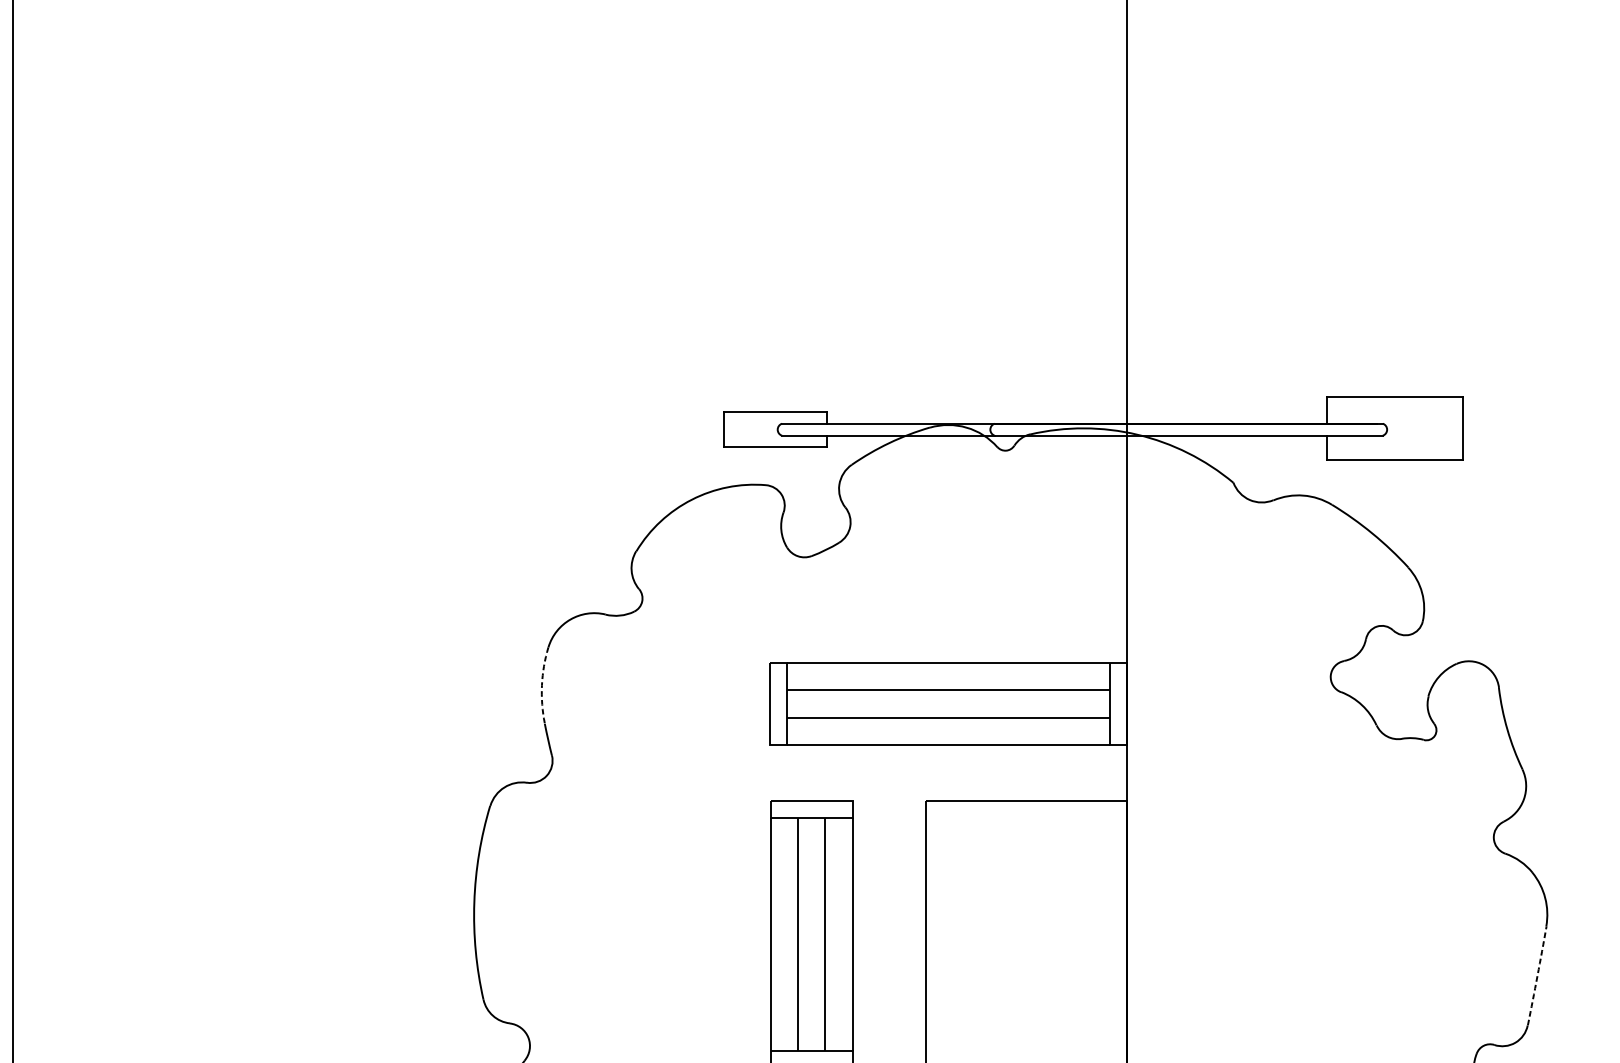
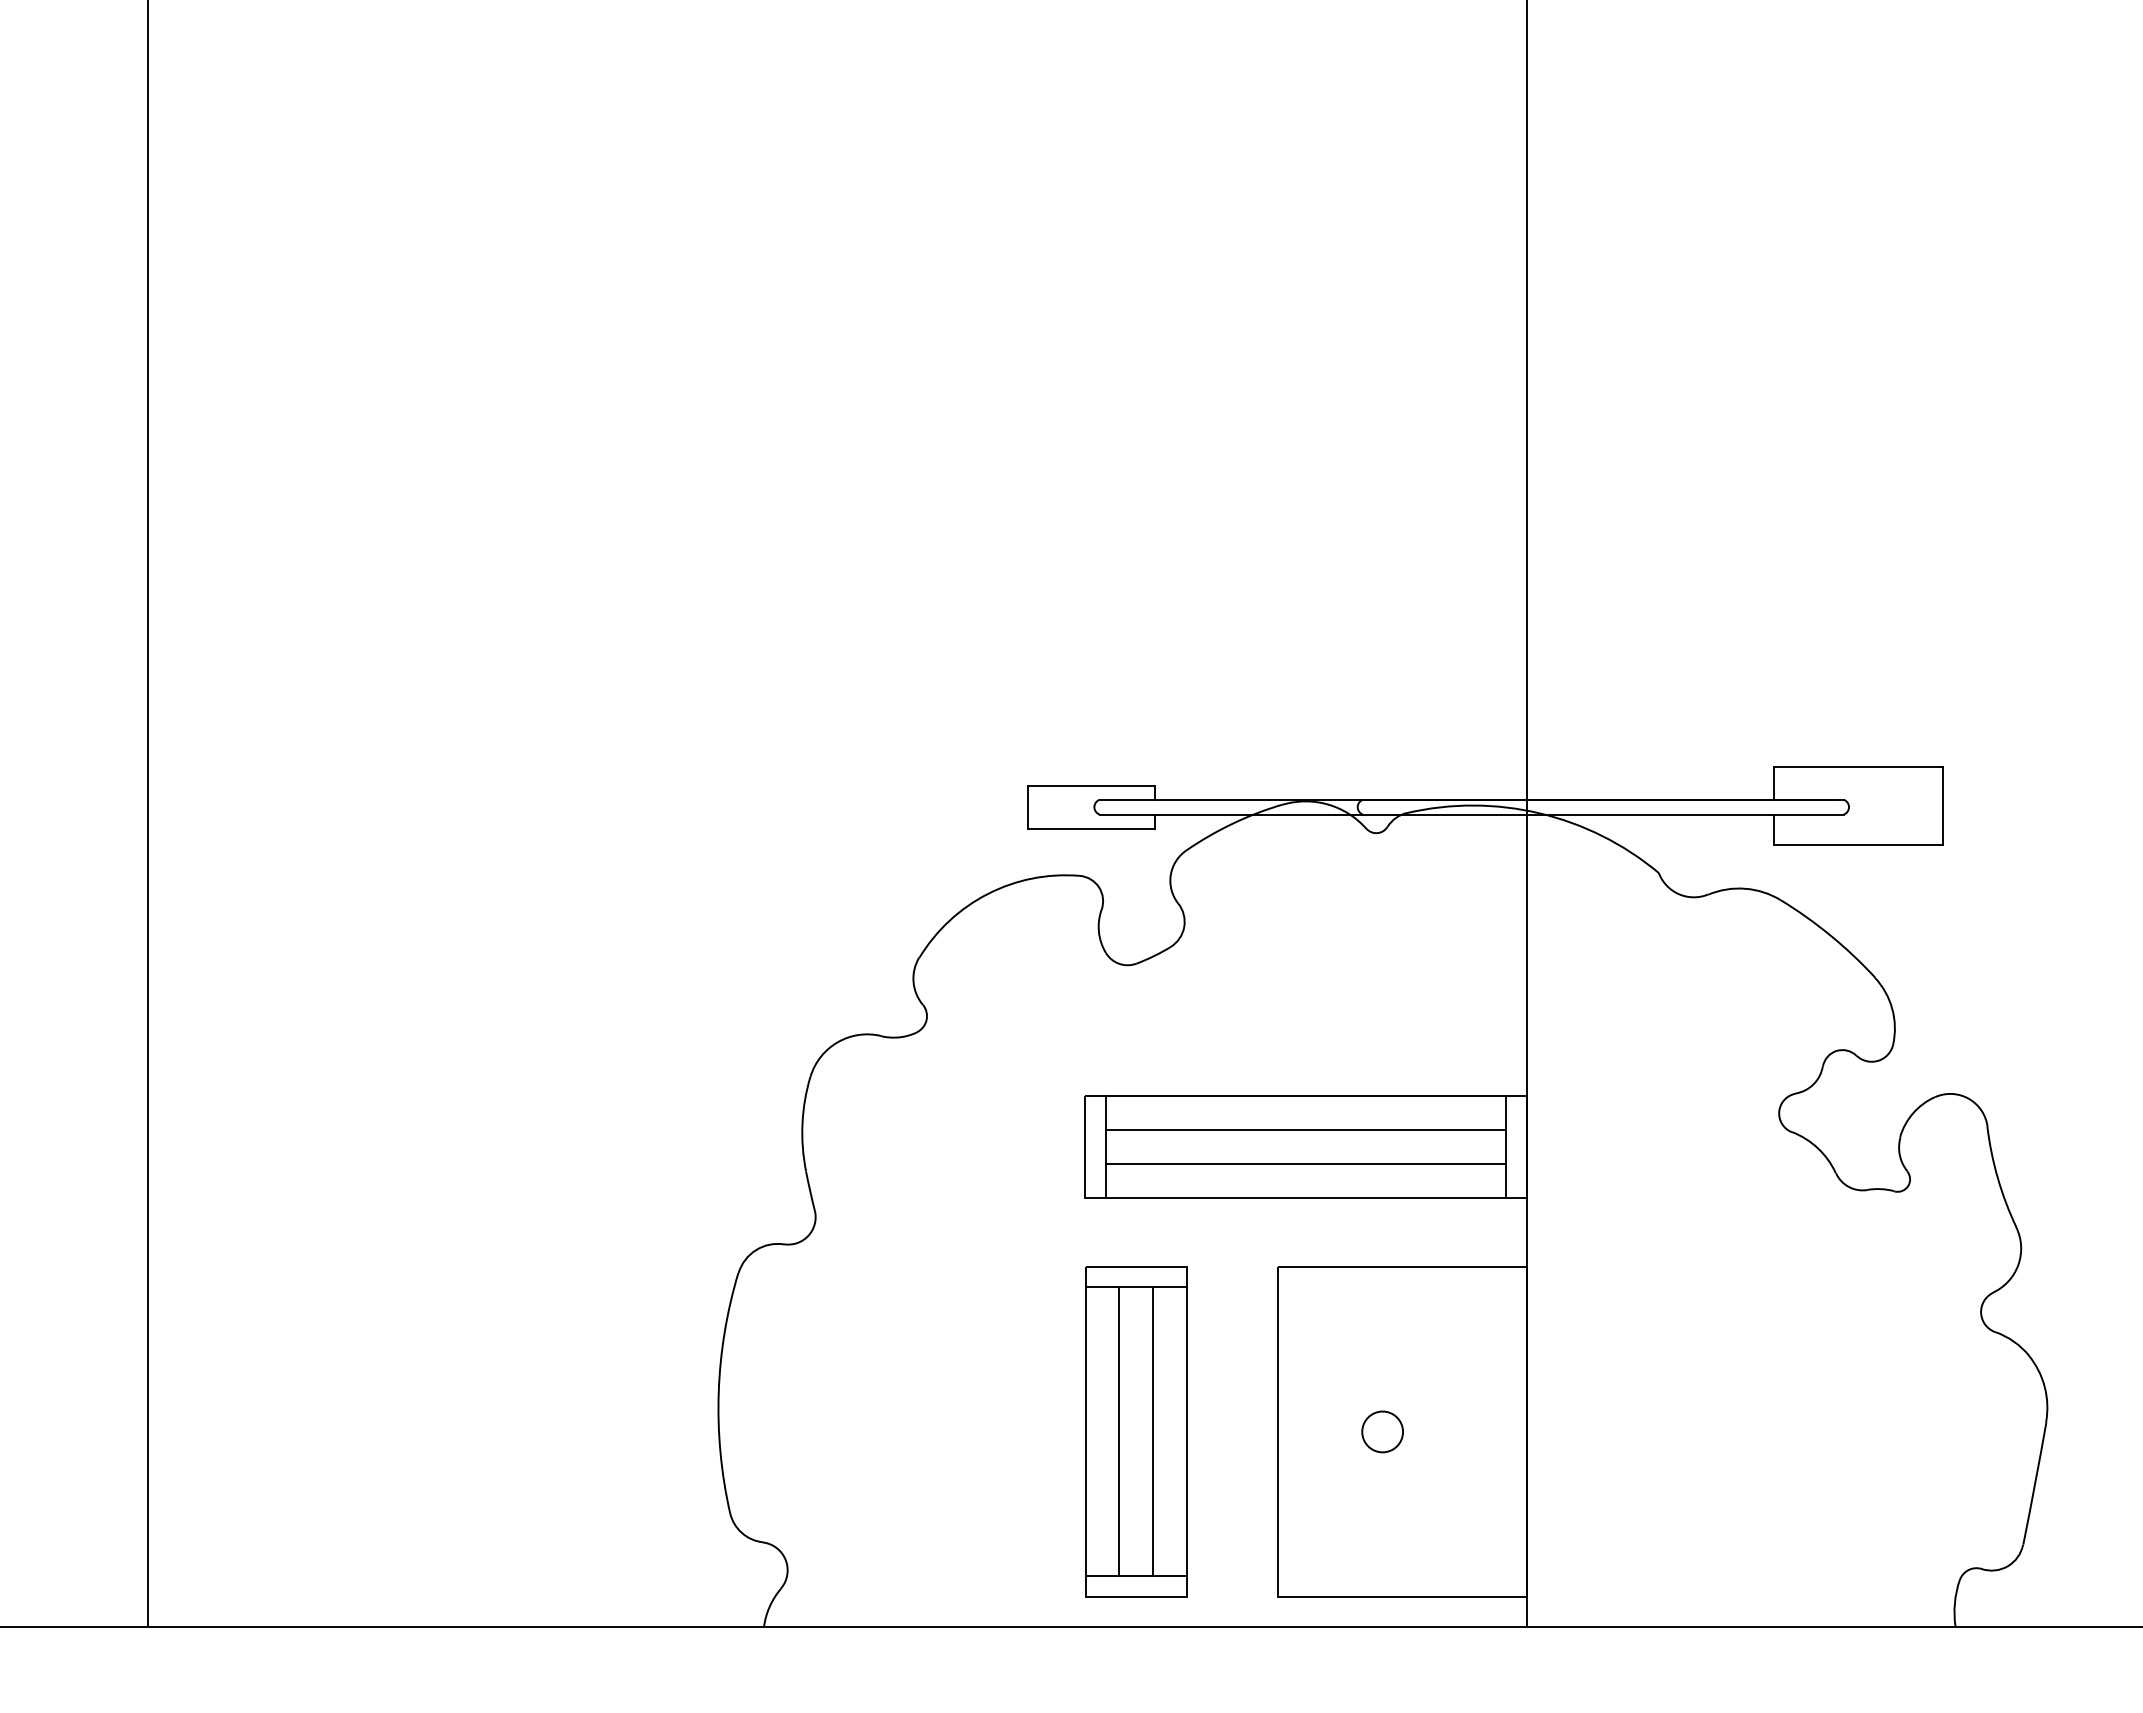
arc: (541, 685) -> (802, 1123), dashed -> solid
circle: (1010, 933) -> (1382, 1431), added
arc: (1537, 975) -> (2035, 1483), dashed -> solid

